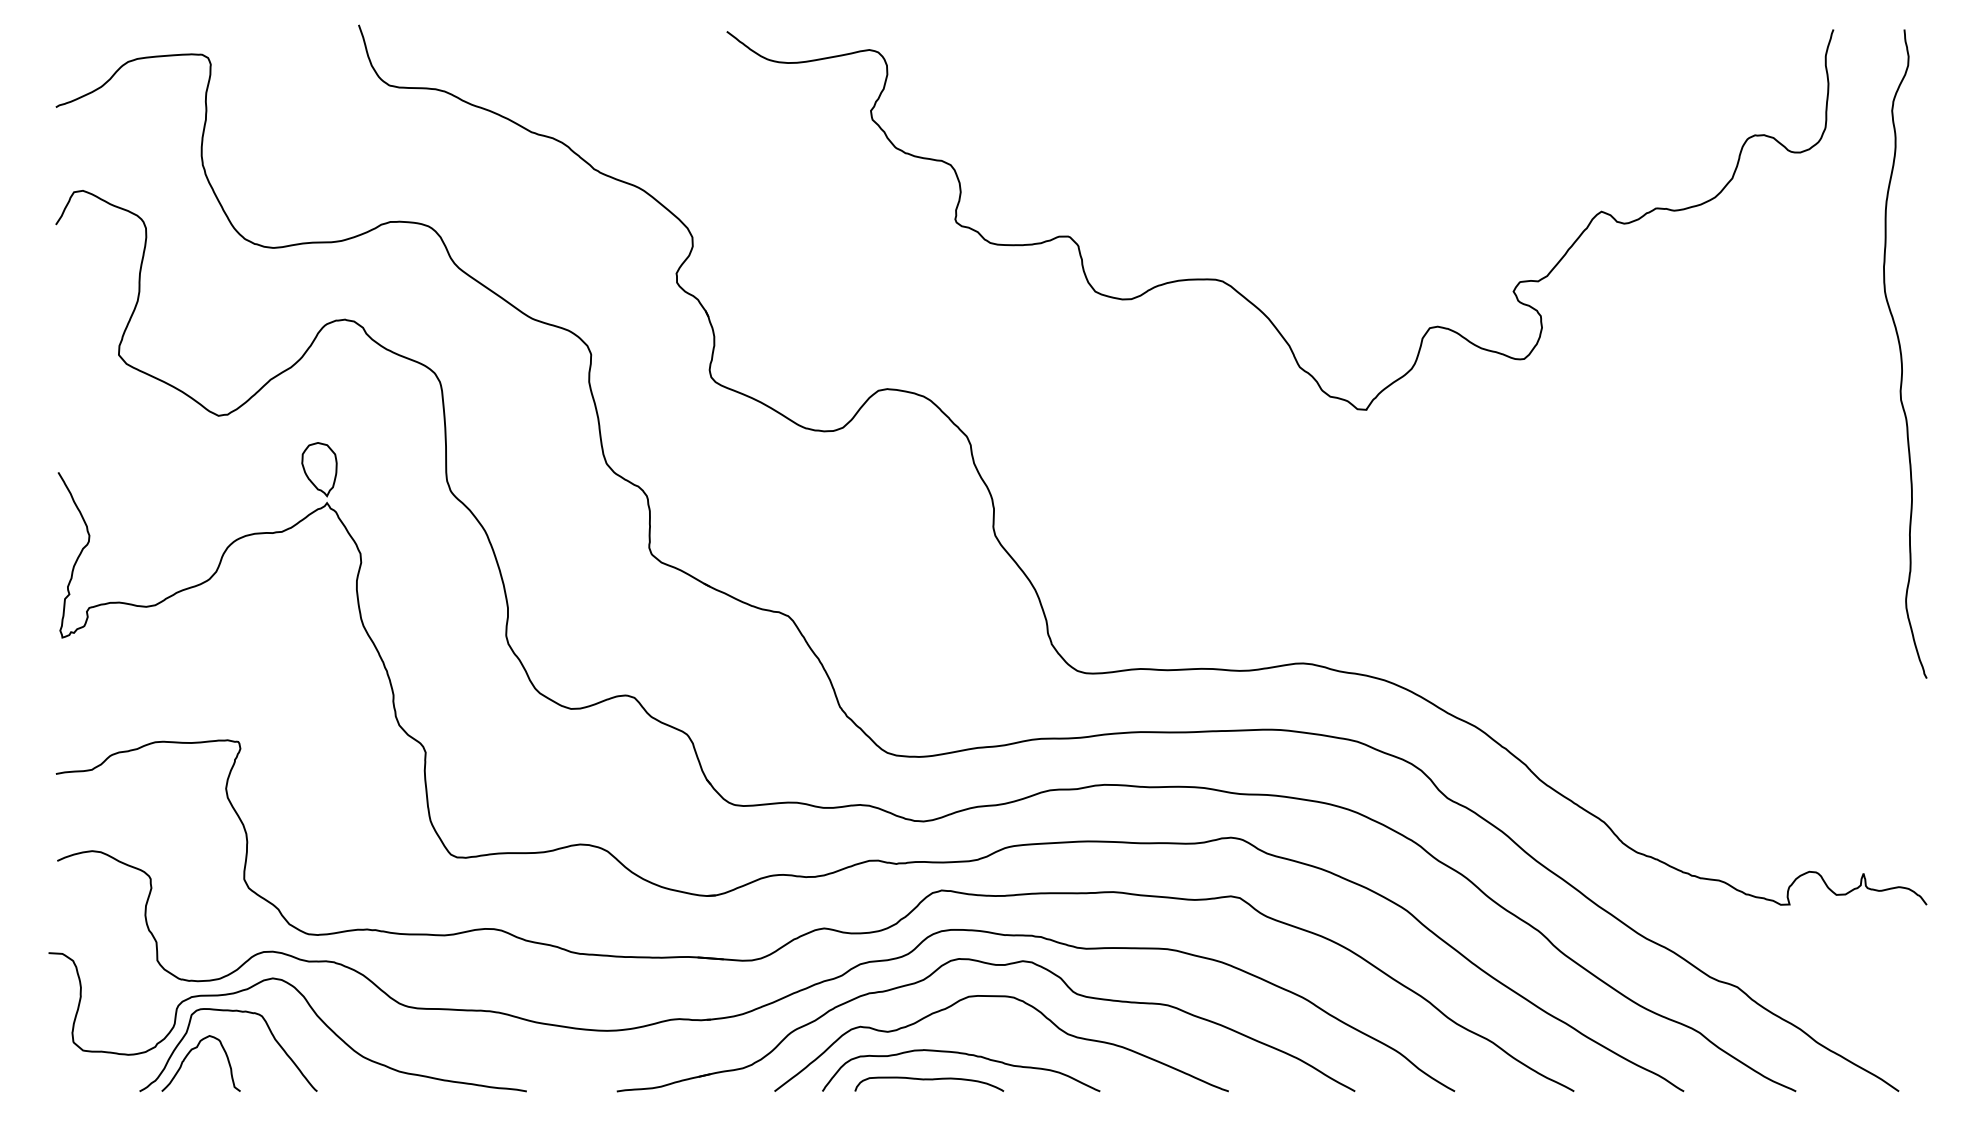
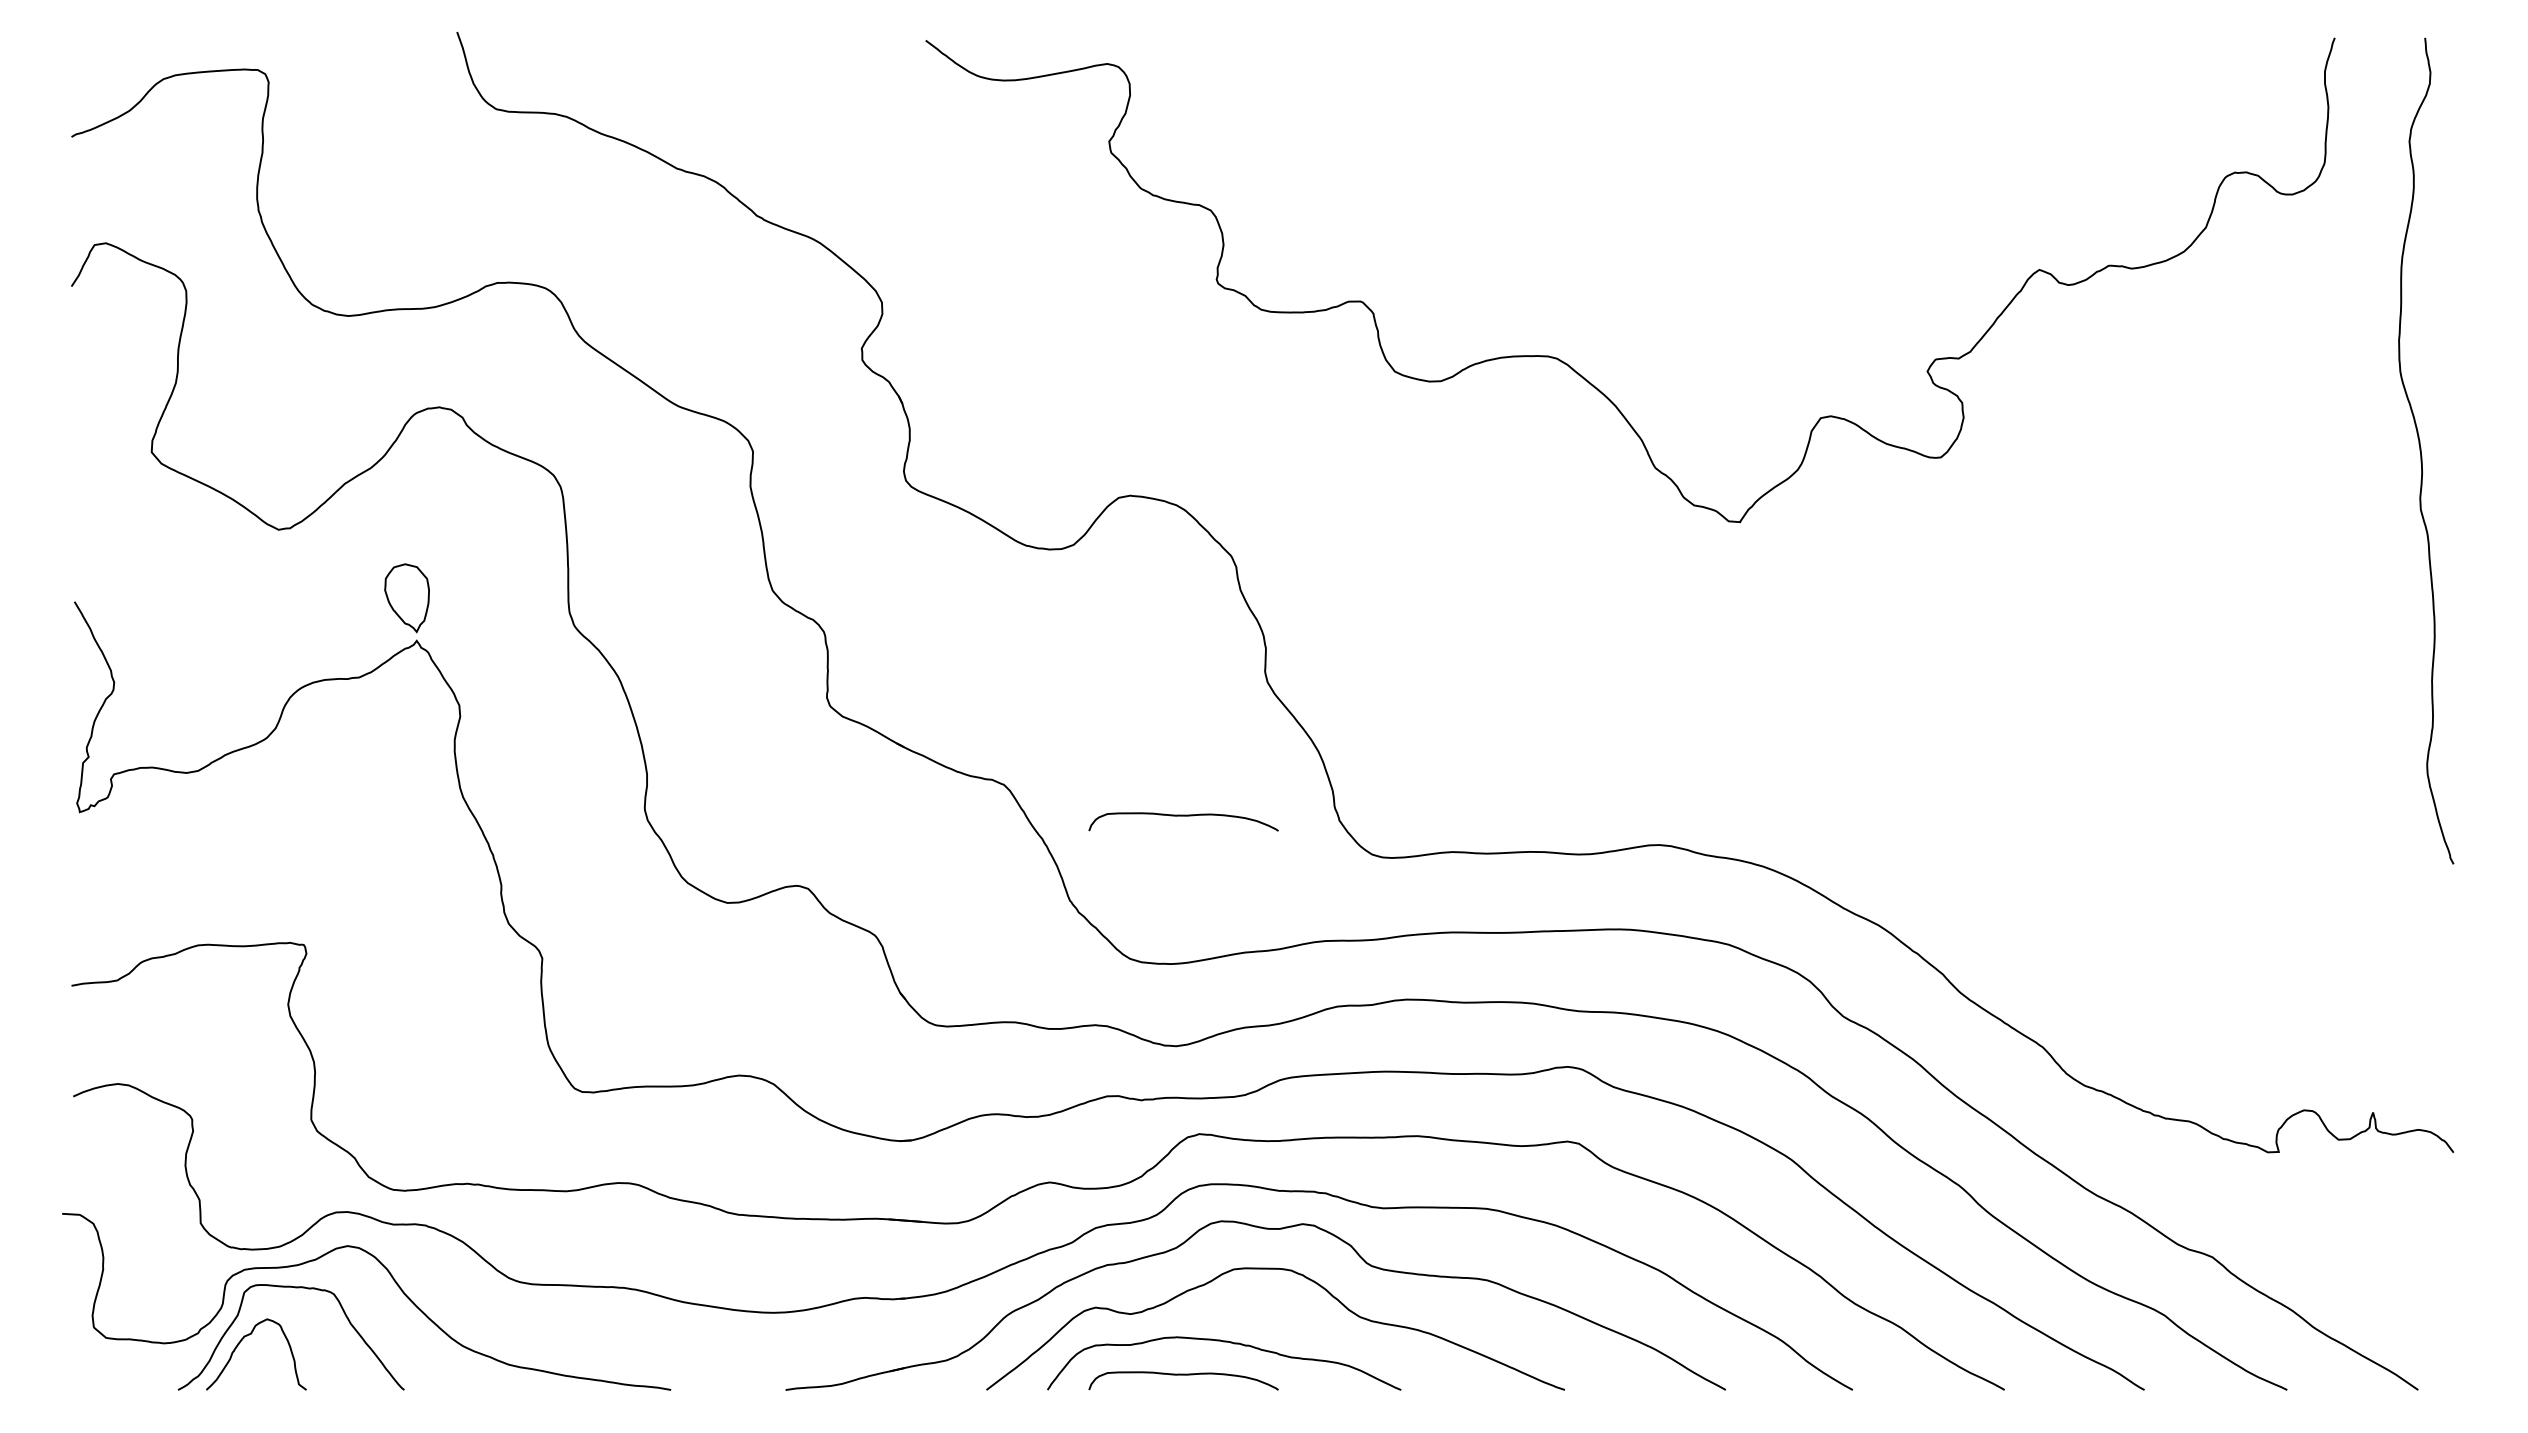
curve: (929, 641) -> (1183, 816), added

